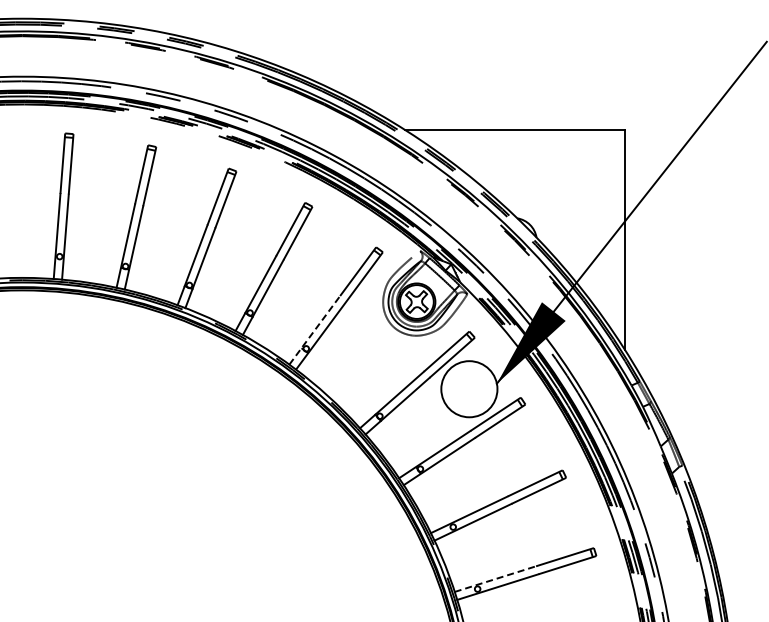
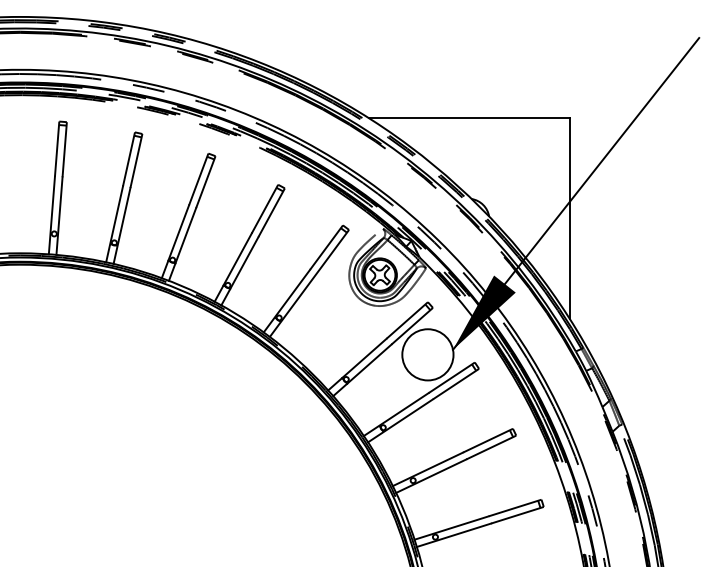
line: (314, 330) -> (286, 301), dashed -> solid
line: (495, 579) -> (451, 528), dashed -> solid

